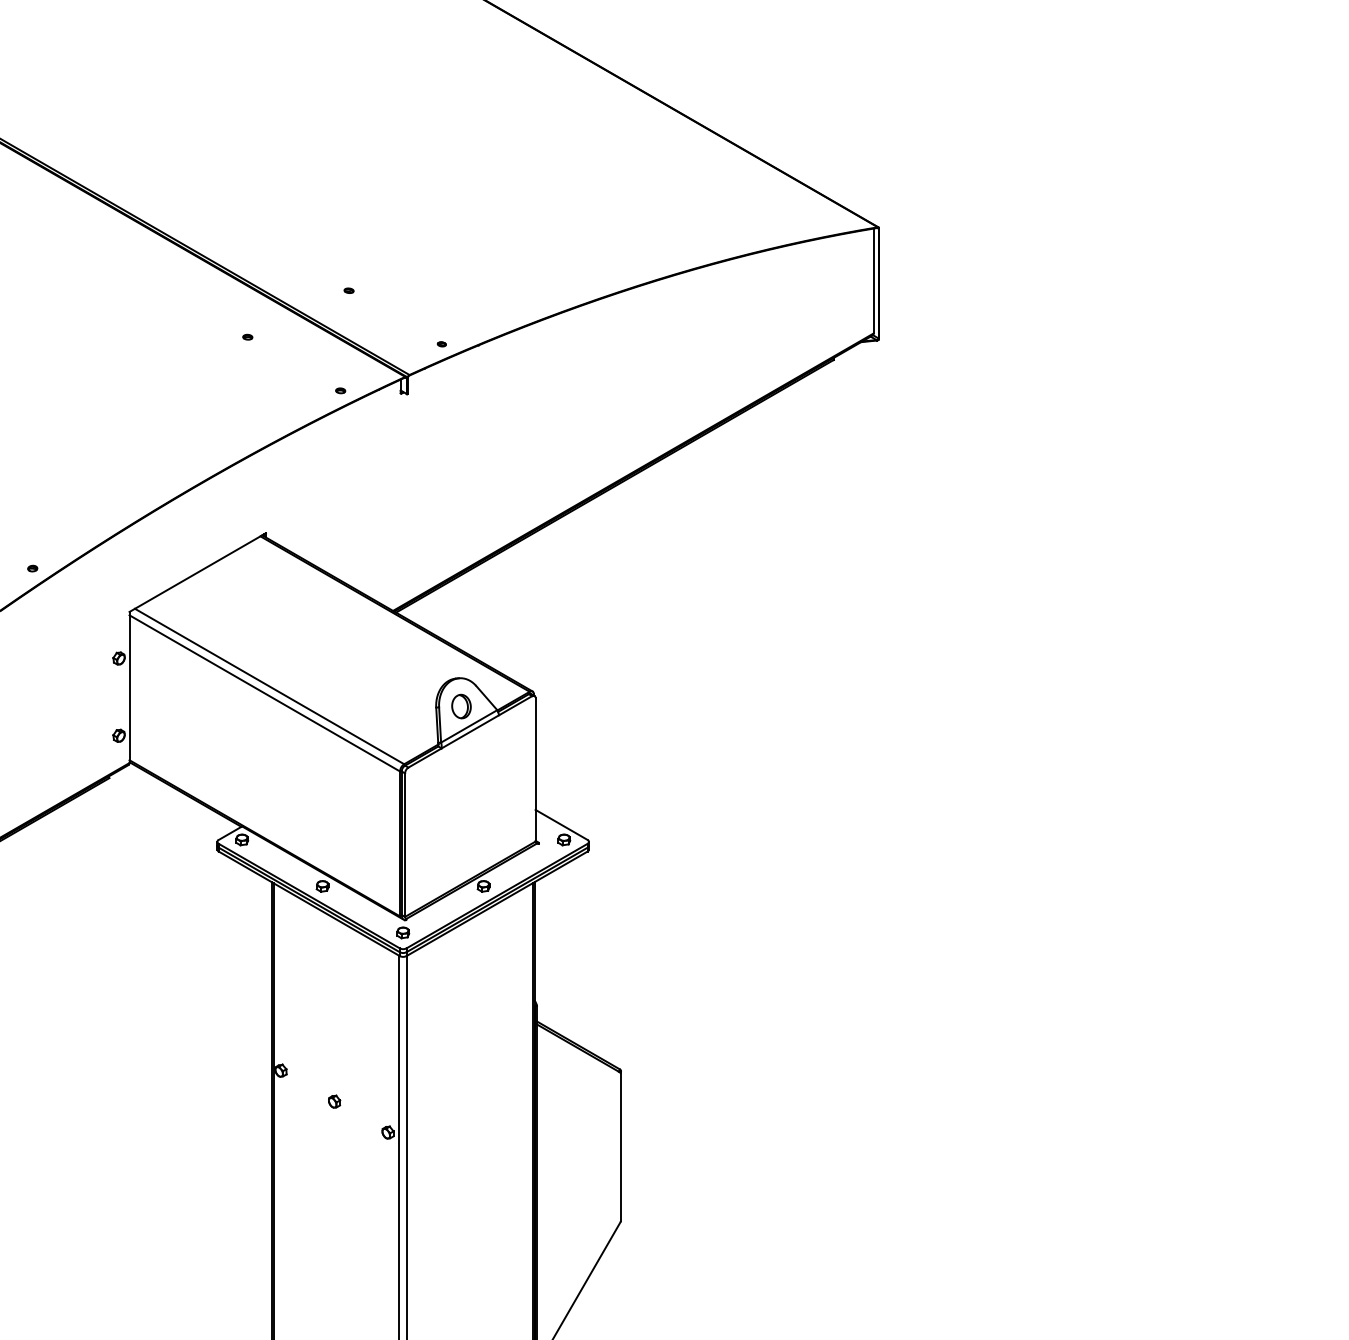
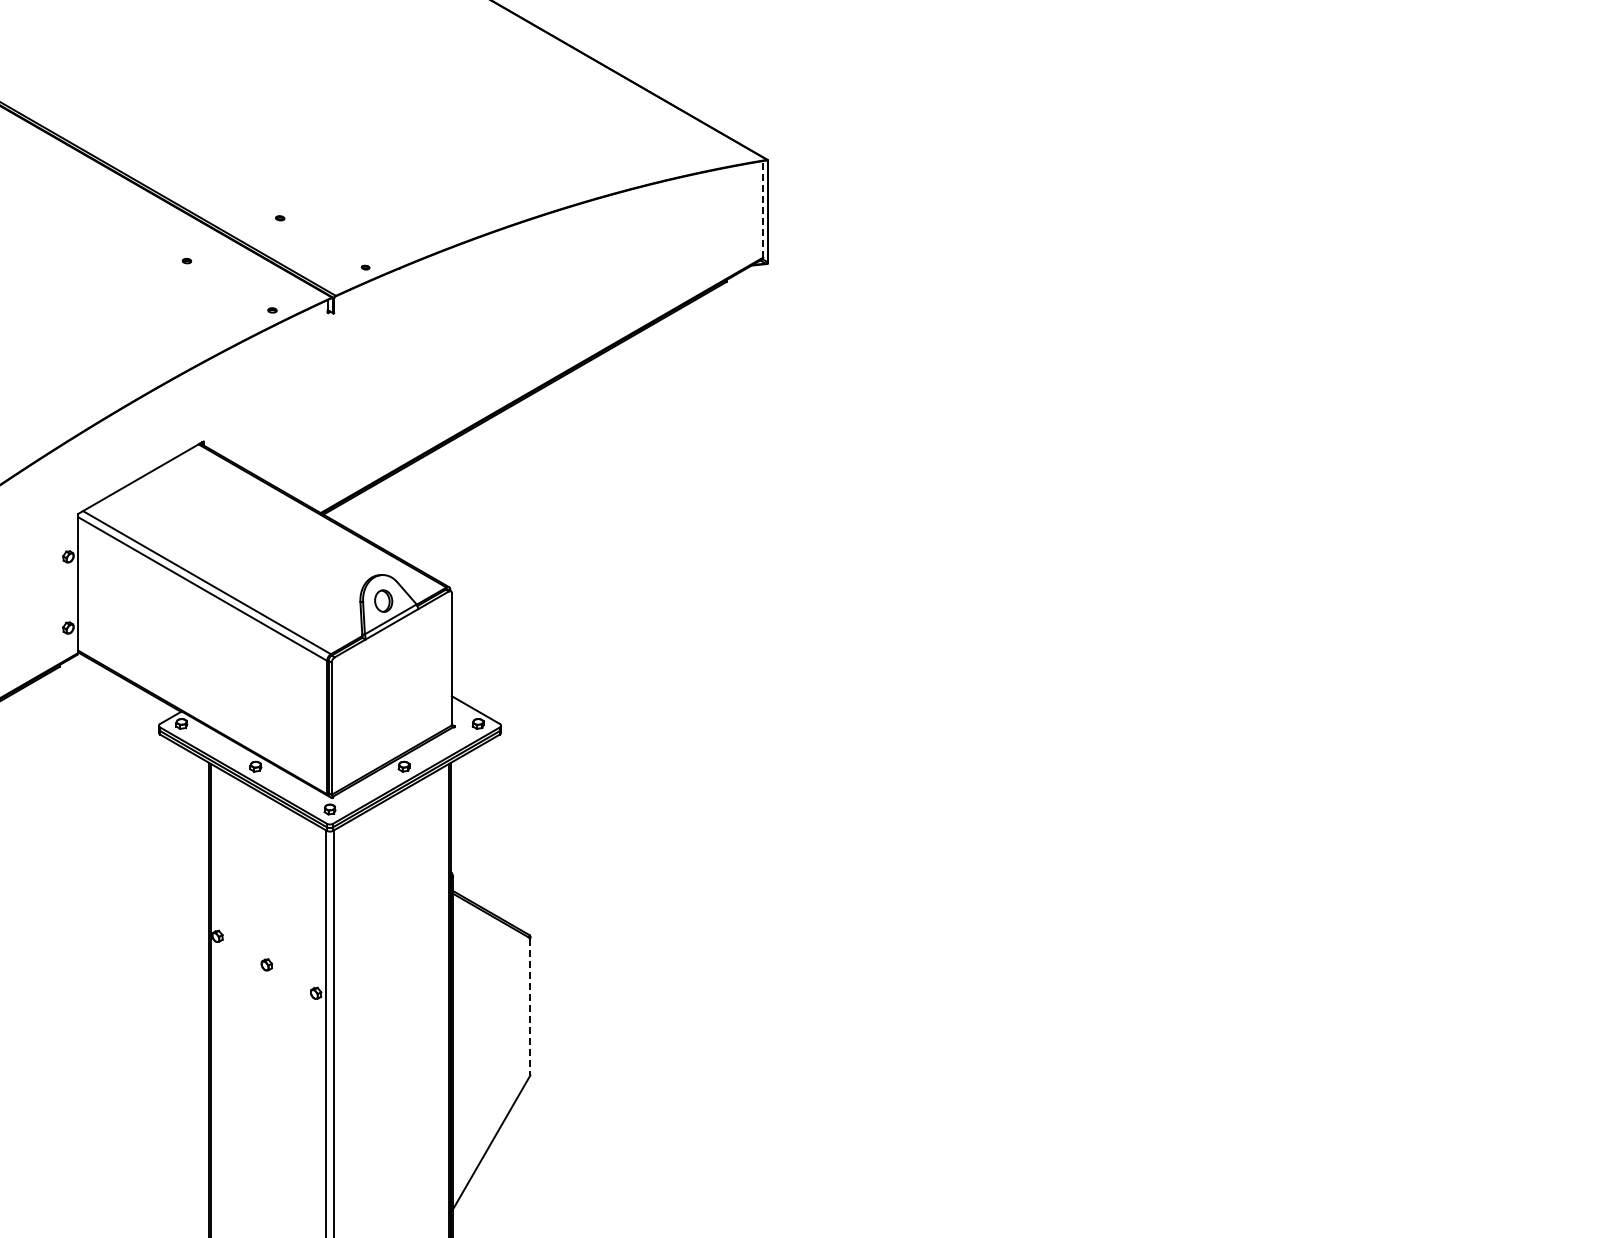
line: (873, 280) -> (763, 208), solid -> dashed
line: (620, 1146) -> (530, 1006), solid -> dashed

